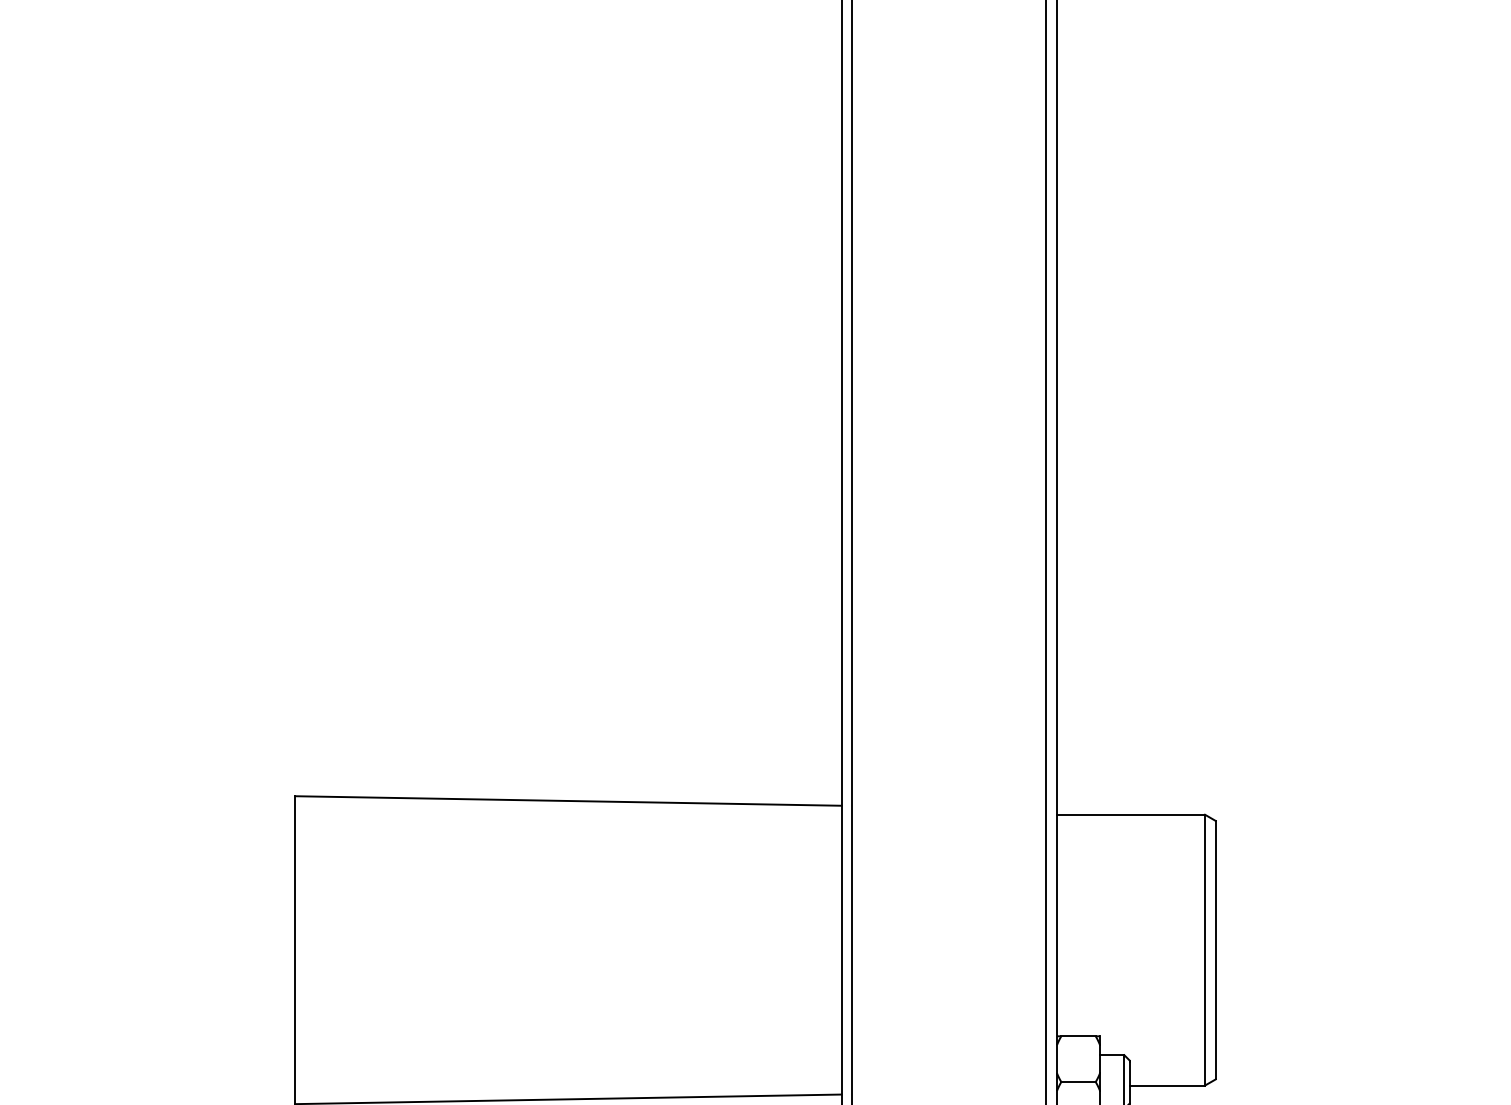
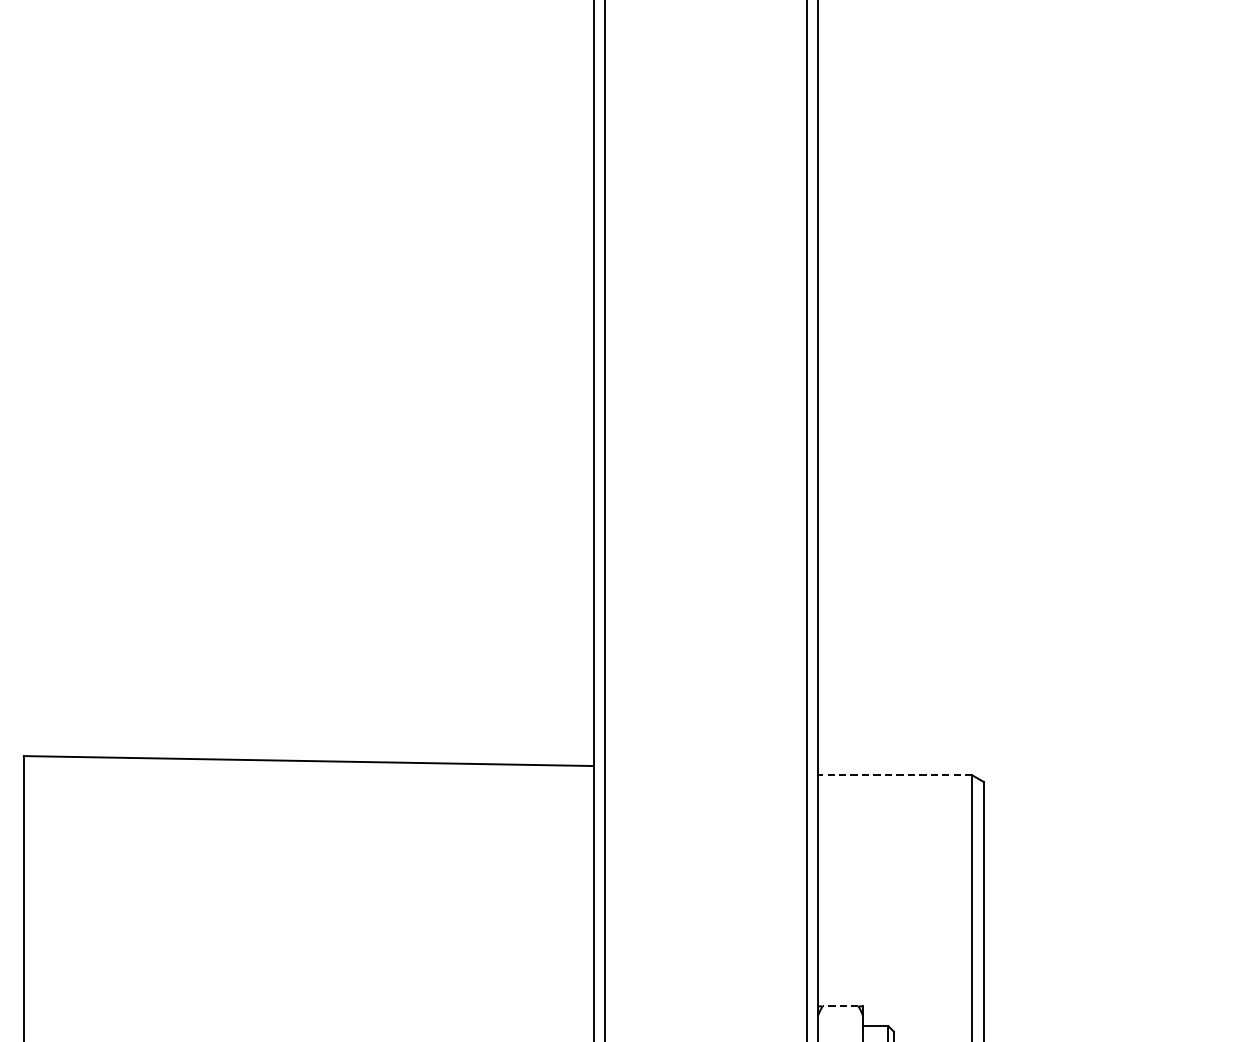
line: (1130, 814) -> (894, 775), solid -> dashed
line: (1078, 1036) -> (840, 1006), solid -> dashed

